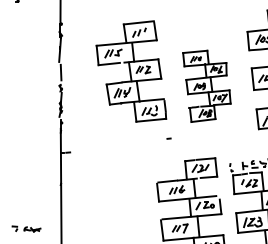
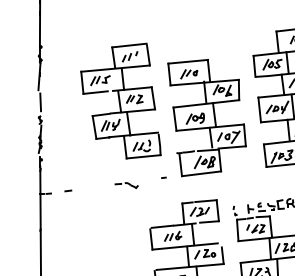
part: (206, 86) -> (206, 118), size x1.43
part: (136, 145) -> (126, 185), added
line: (84, 149) -> (67, 190), added

